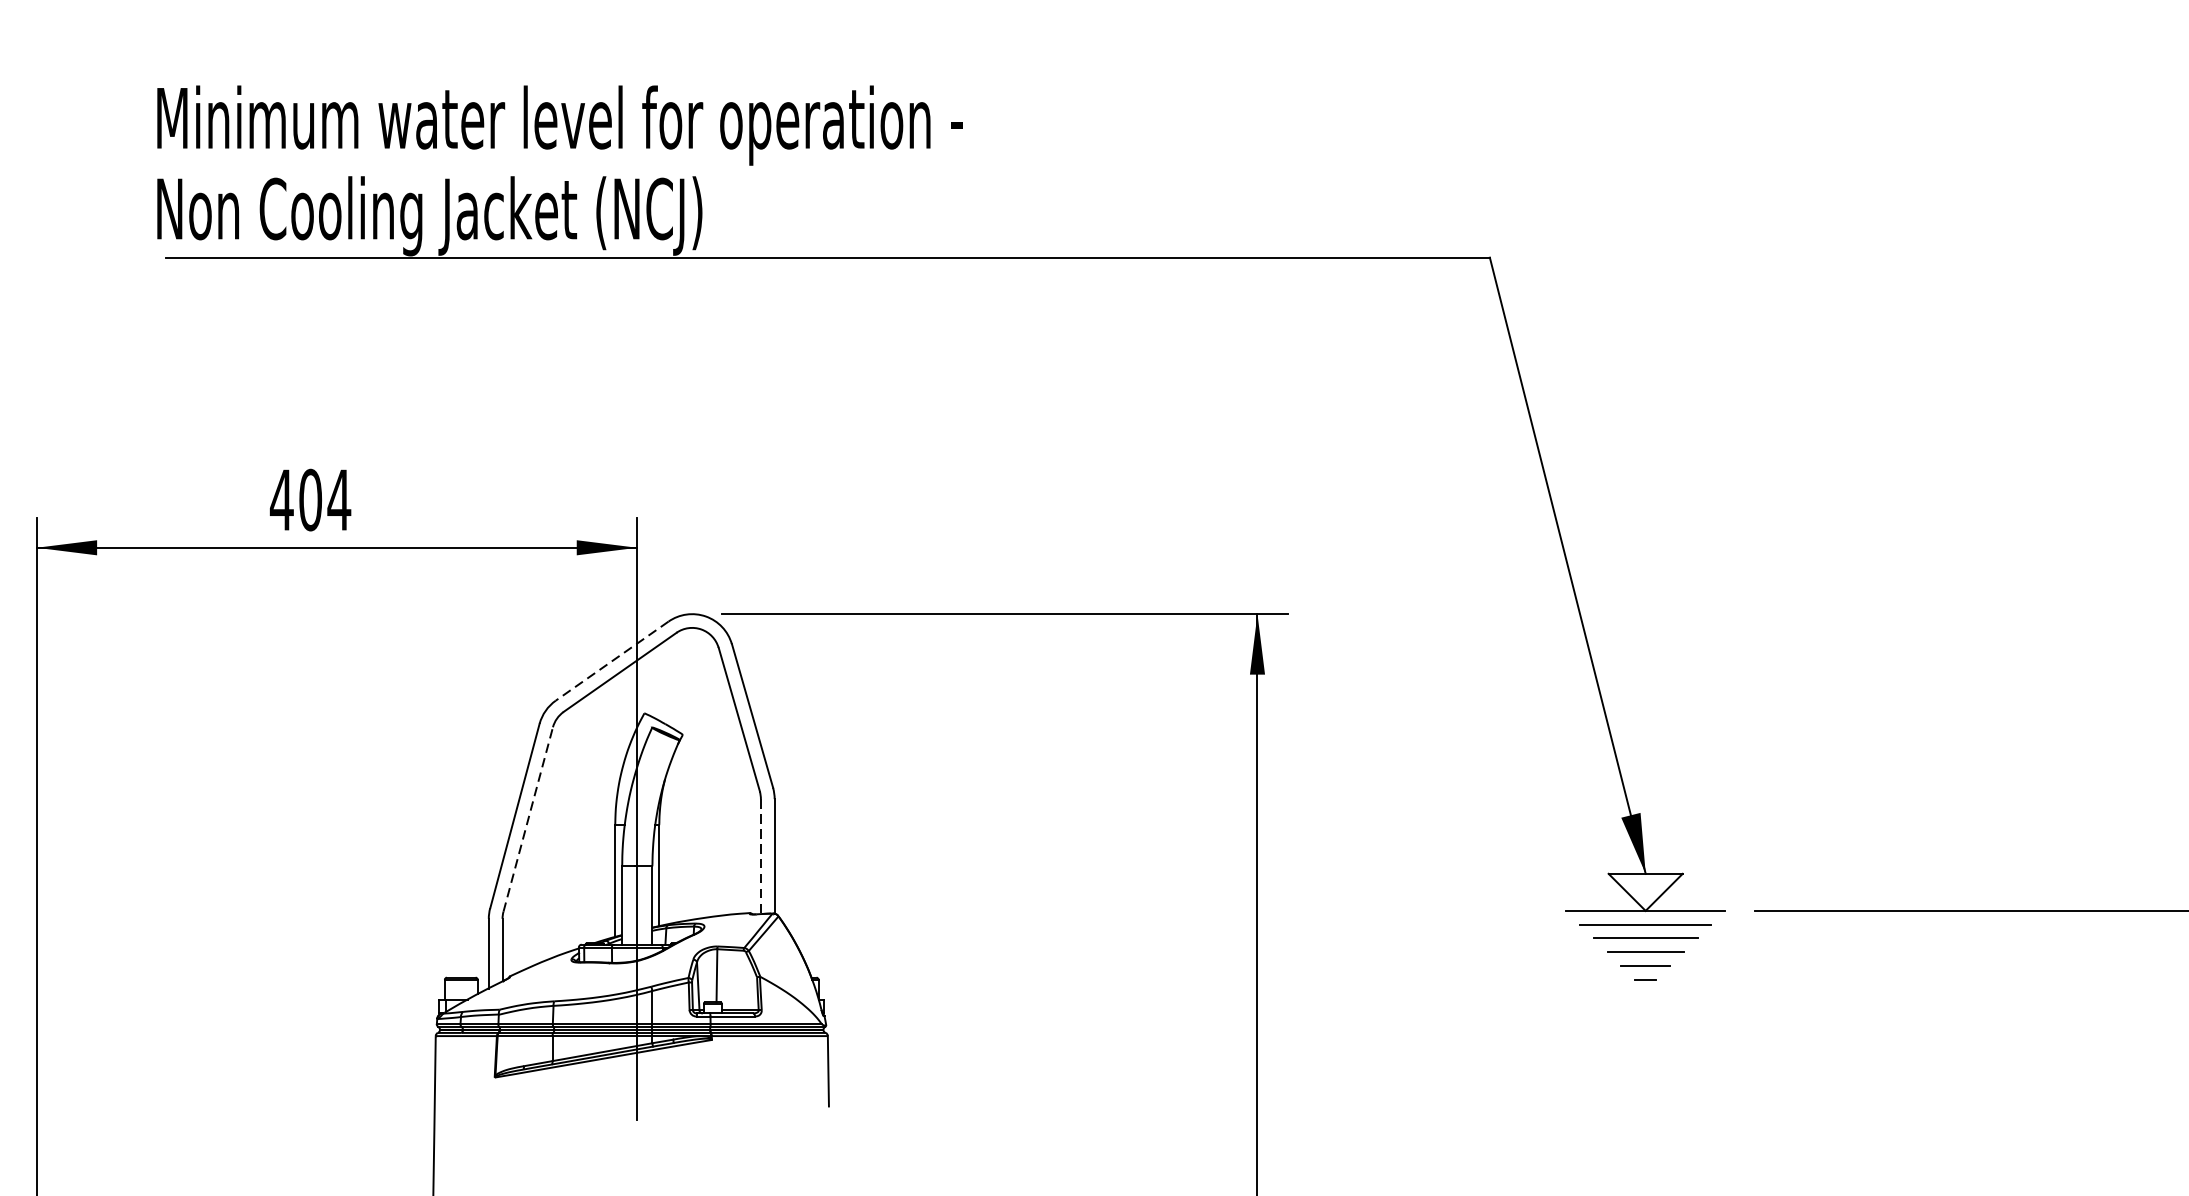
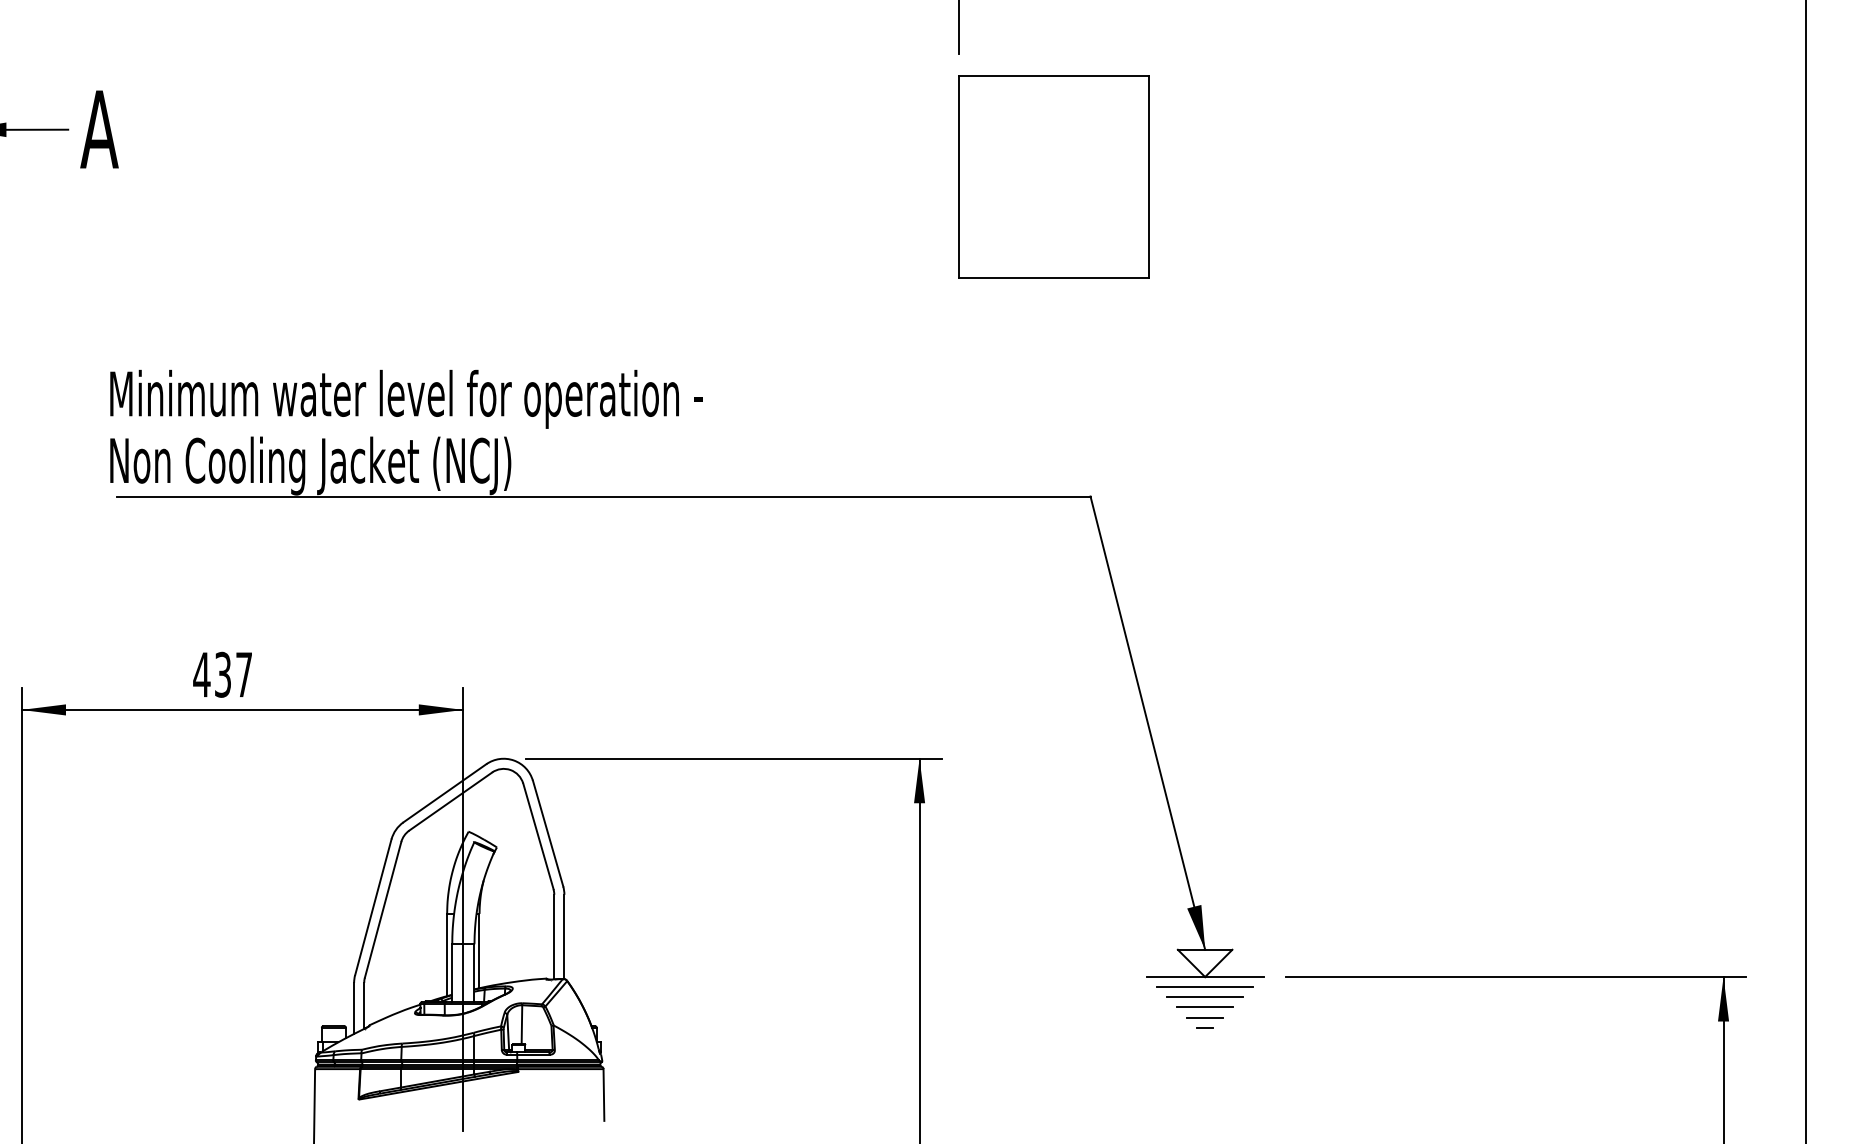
text: (324, 499) -> (233, 674), 404 -> 437
line: (611, 661) -> (444, 793), dashed -> solid
line: (528, 819) -> (383, 909), dashed -> solid
line: (761, 857) -> (554, 937), dashed -> solid

